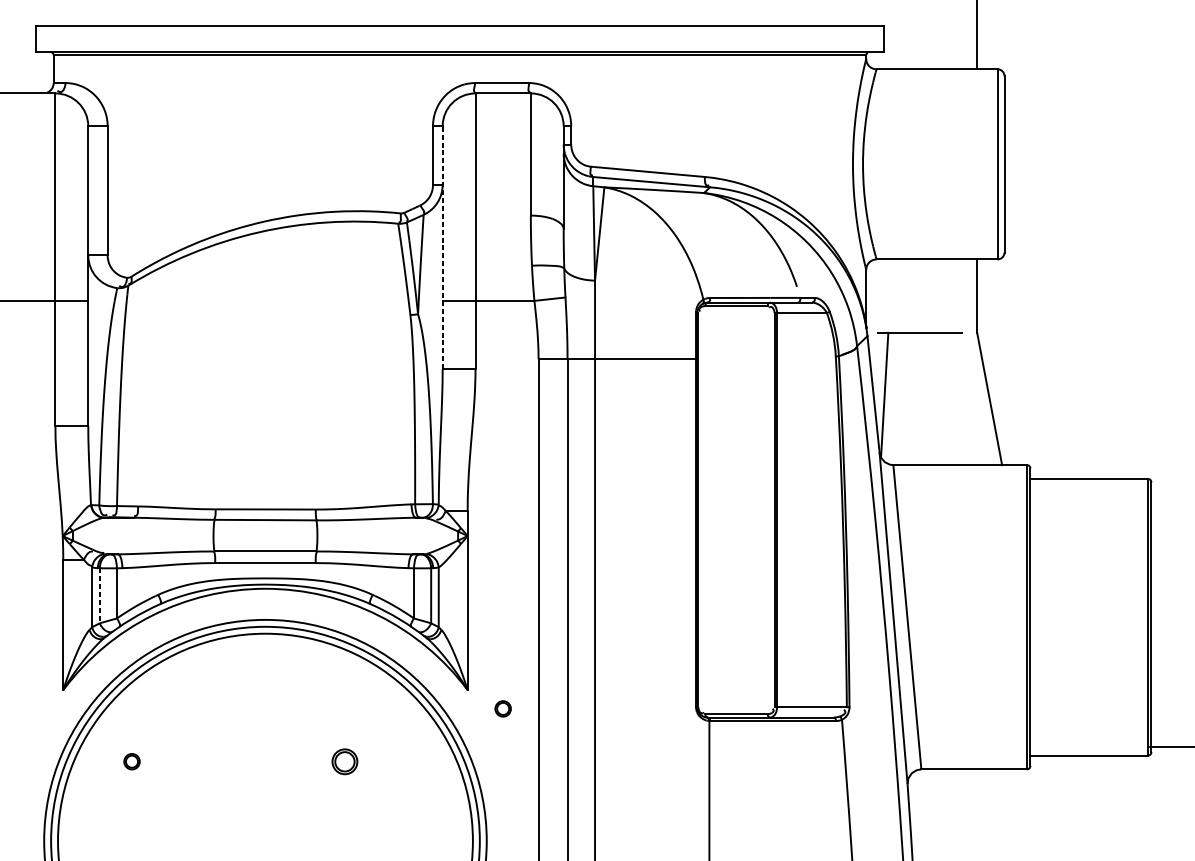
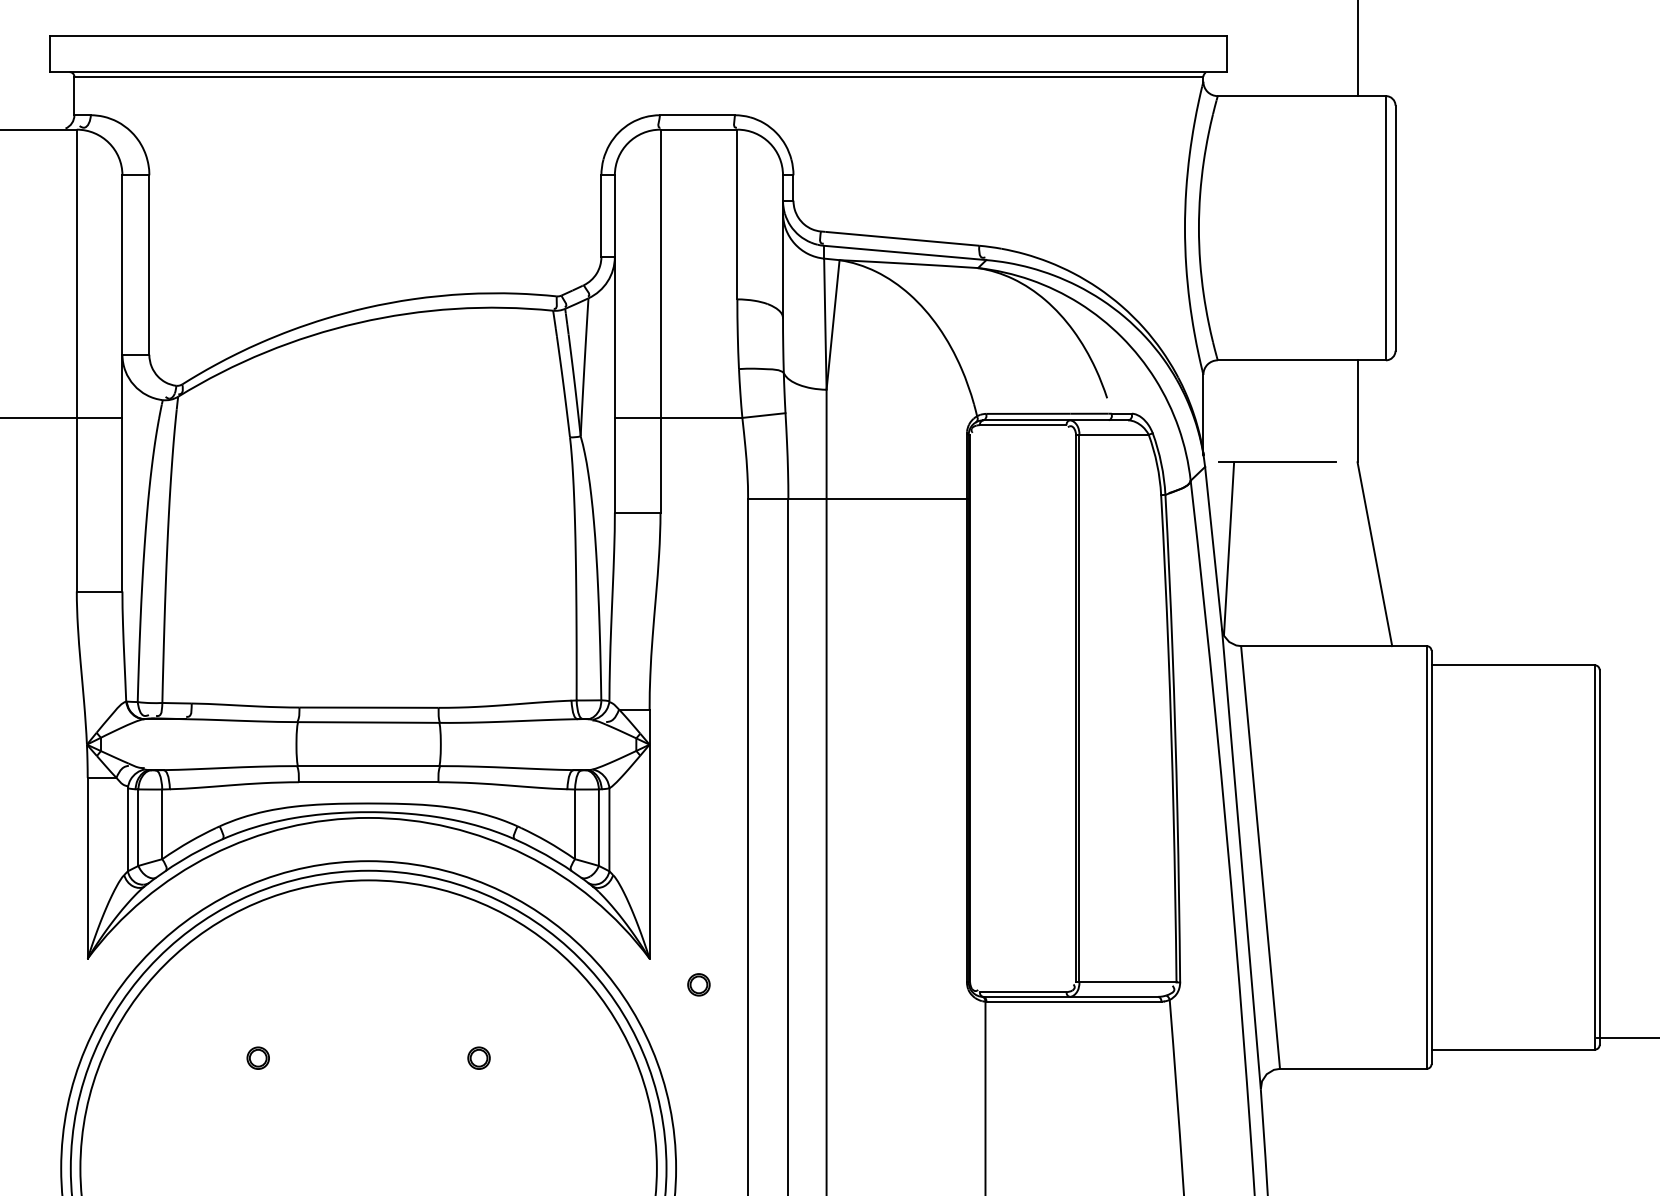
line: (442, 248) -> (614, 344), dashed -> solid
line: (99, 596) -> (138, 828), dashed -> solid
part: (131, 761) -> (257, 1057), moved
part: (344, 761) -> (478, 1057), size x0.62

